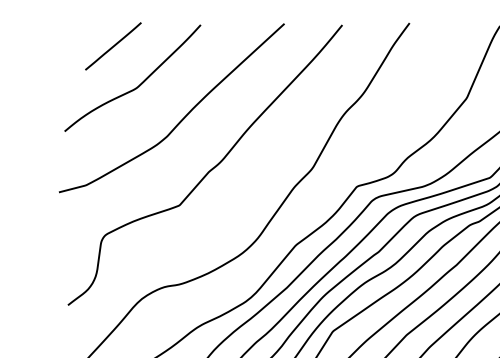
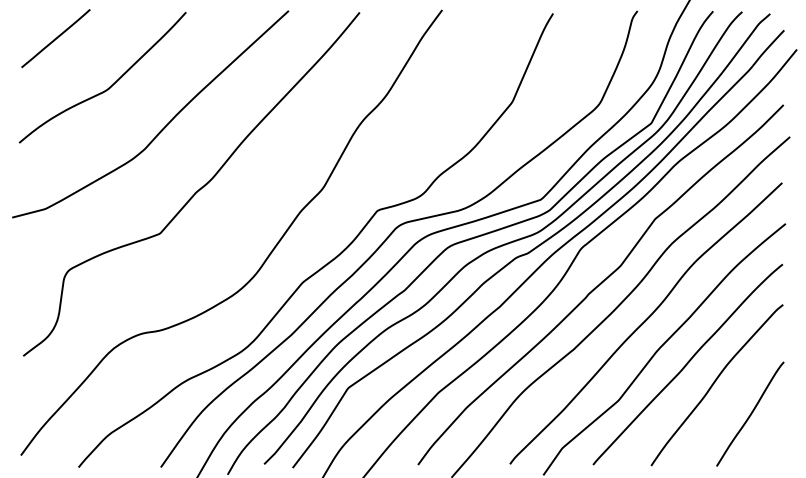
line: (113, 46) -> (55, 38), moved

